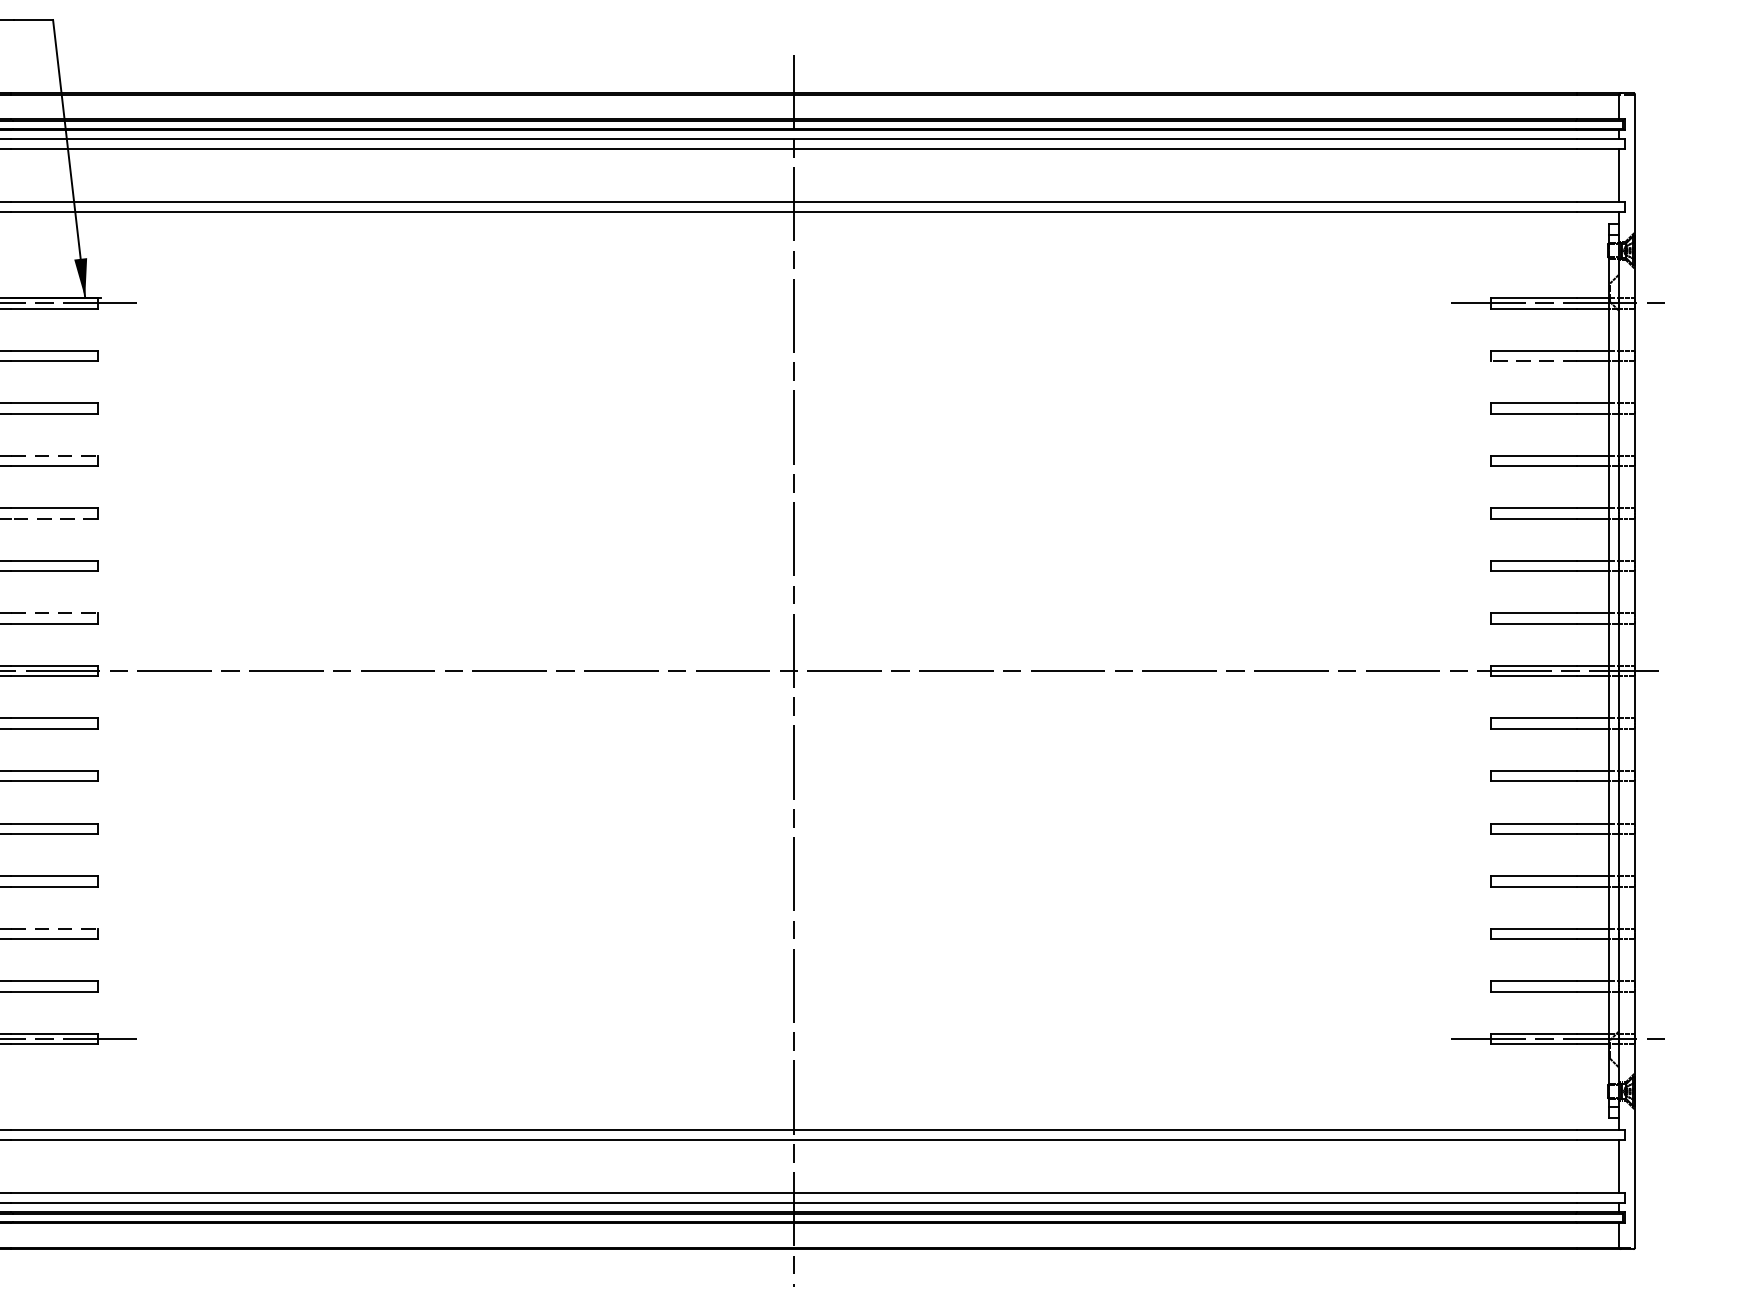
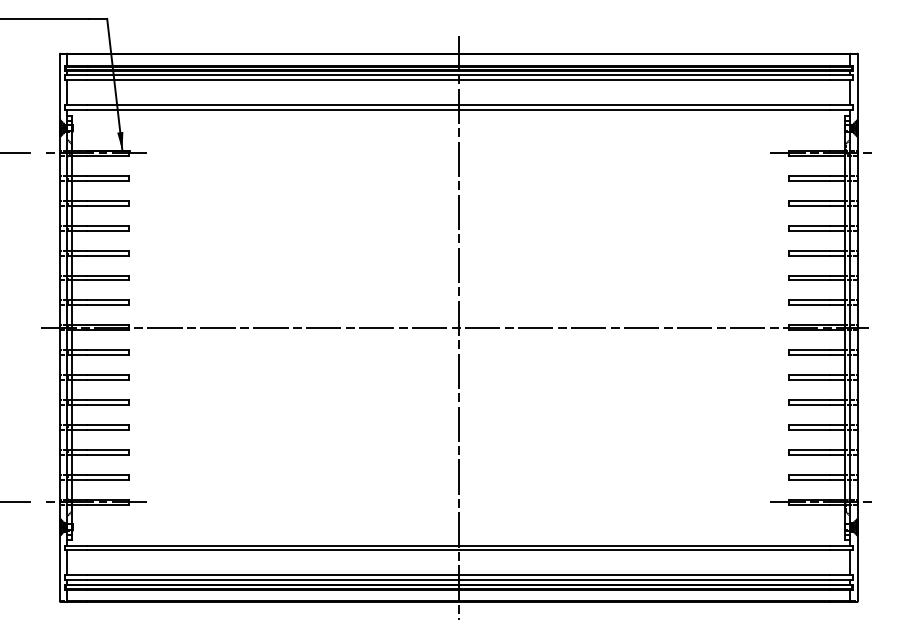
line: (1533, 360) -> (809, 180), dashed -> solid
line: (53, 455) -> (107, 225), dashed -> solid
line: (53, 518) -> (107, 255), dashed -> solid
line: (53, 613) -> (107, 300), dashed -> solid
line: (53, 929) -> (107, 450), dashed -> solid

